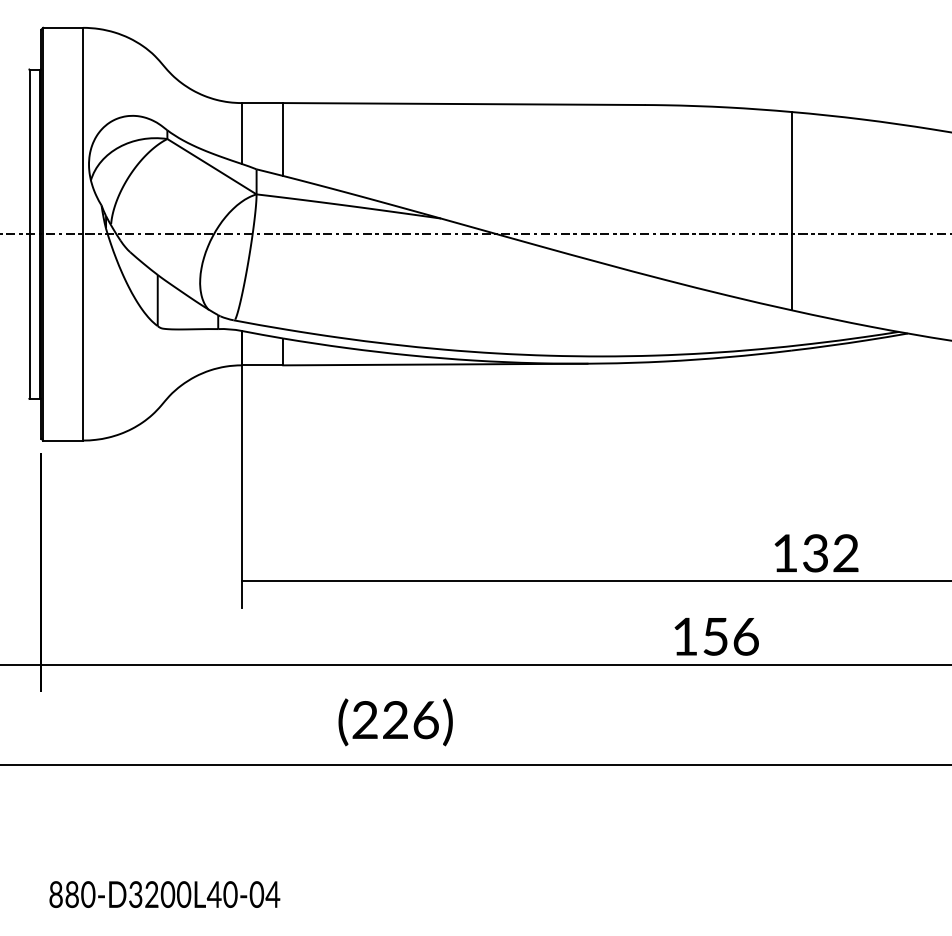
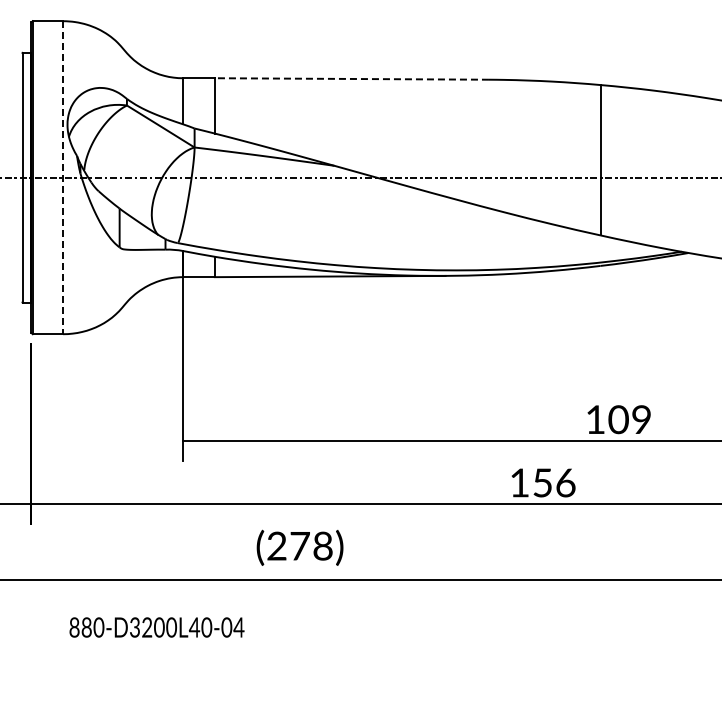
line: (463, 103) -> (351, 78), solid -> dashed
line: (83, 235) -> (63, 178), solid -> dashed
text: (830, 553) -> (629, 419), 132 -> 109
text: (410, 719) -> (311, 545), (226) -> (278)
text: (164, 894) -> (156, 627), moved

